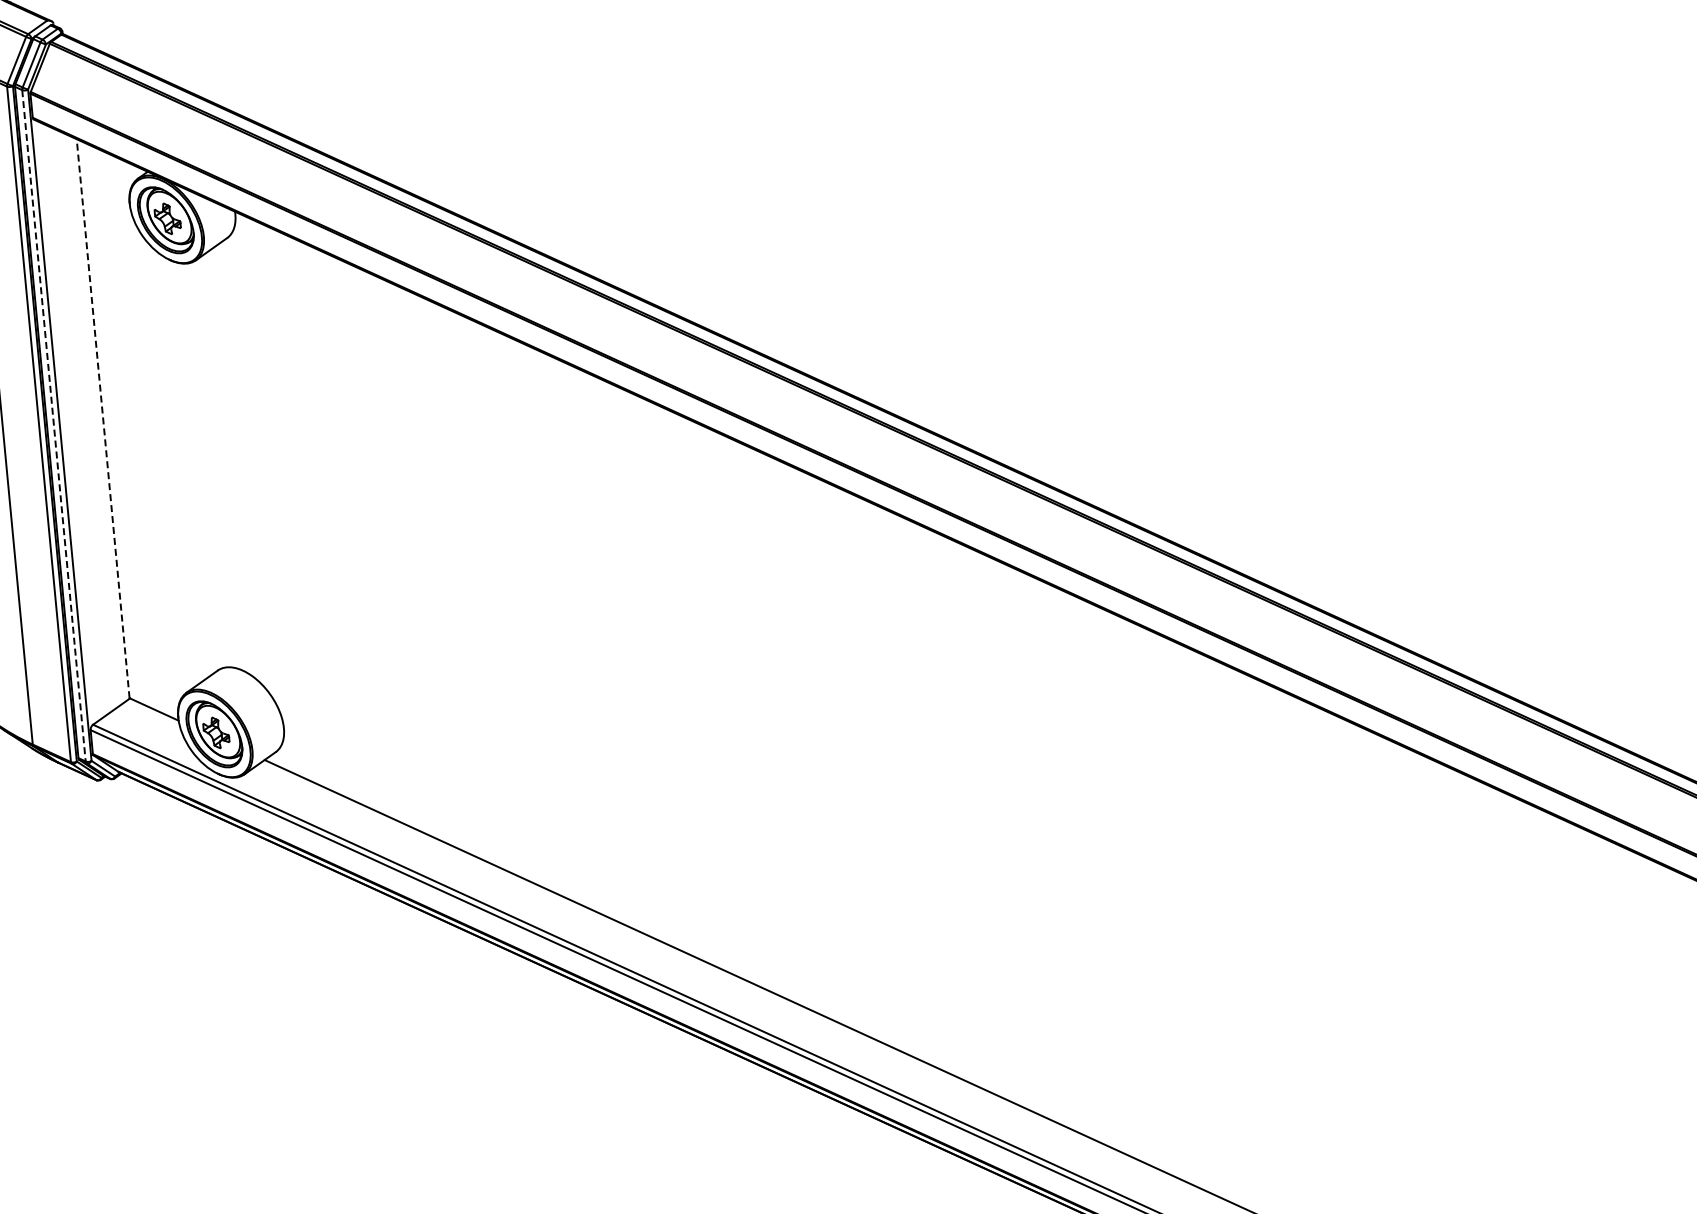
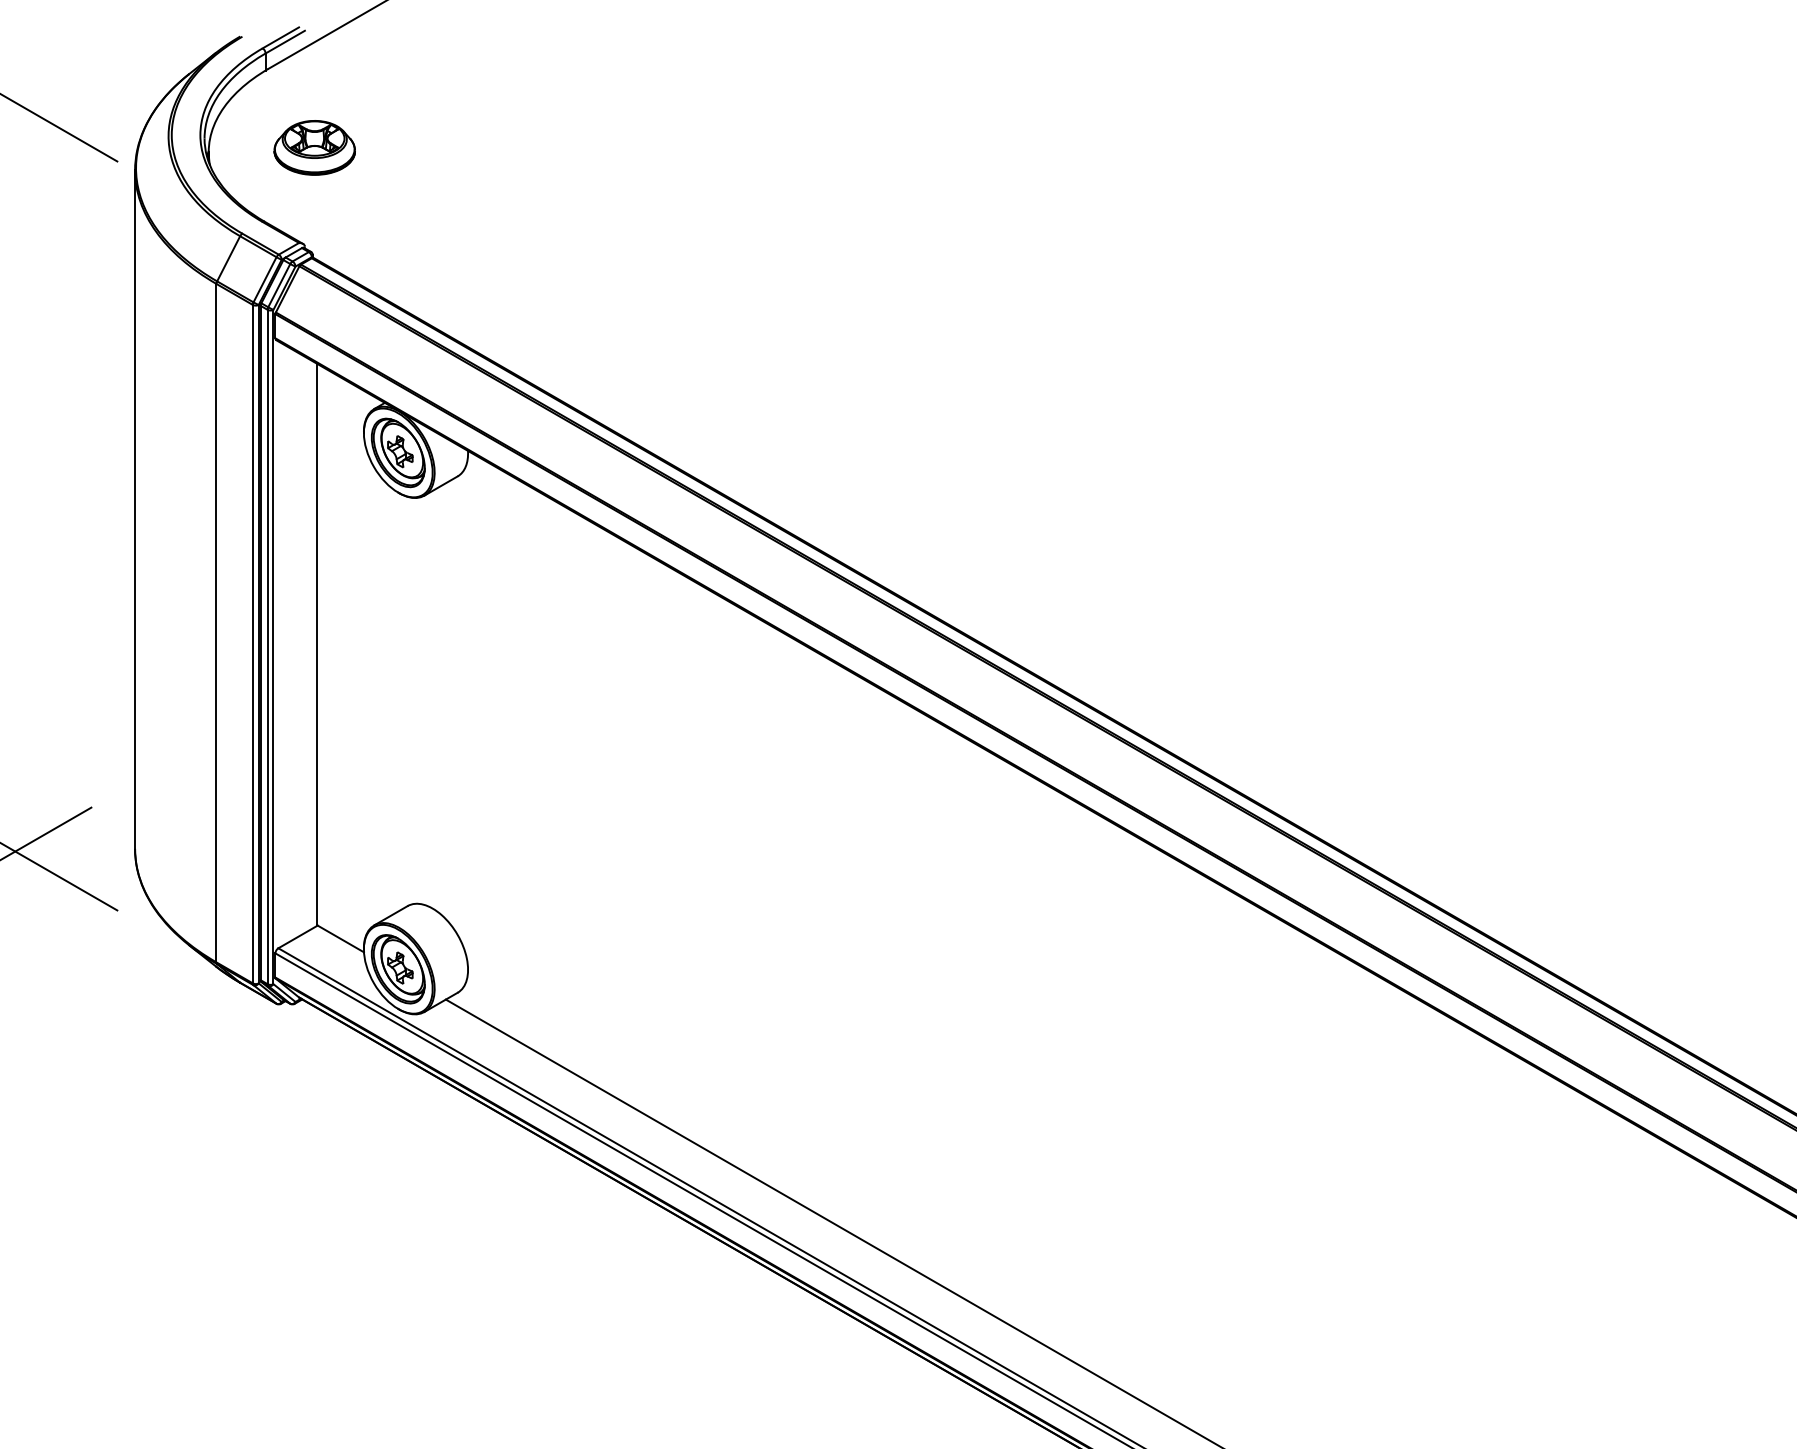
line: (103, 418) -> (317, 644), dashed -> solid
line: (53, 426) -> (267, 647), dashed -> solid

